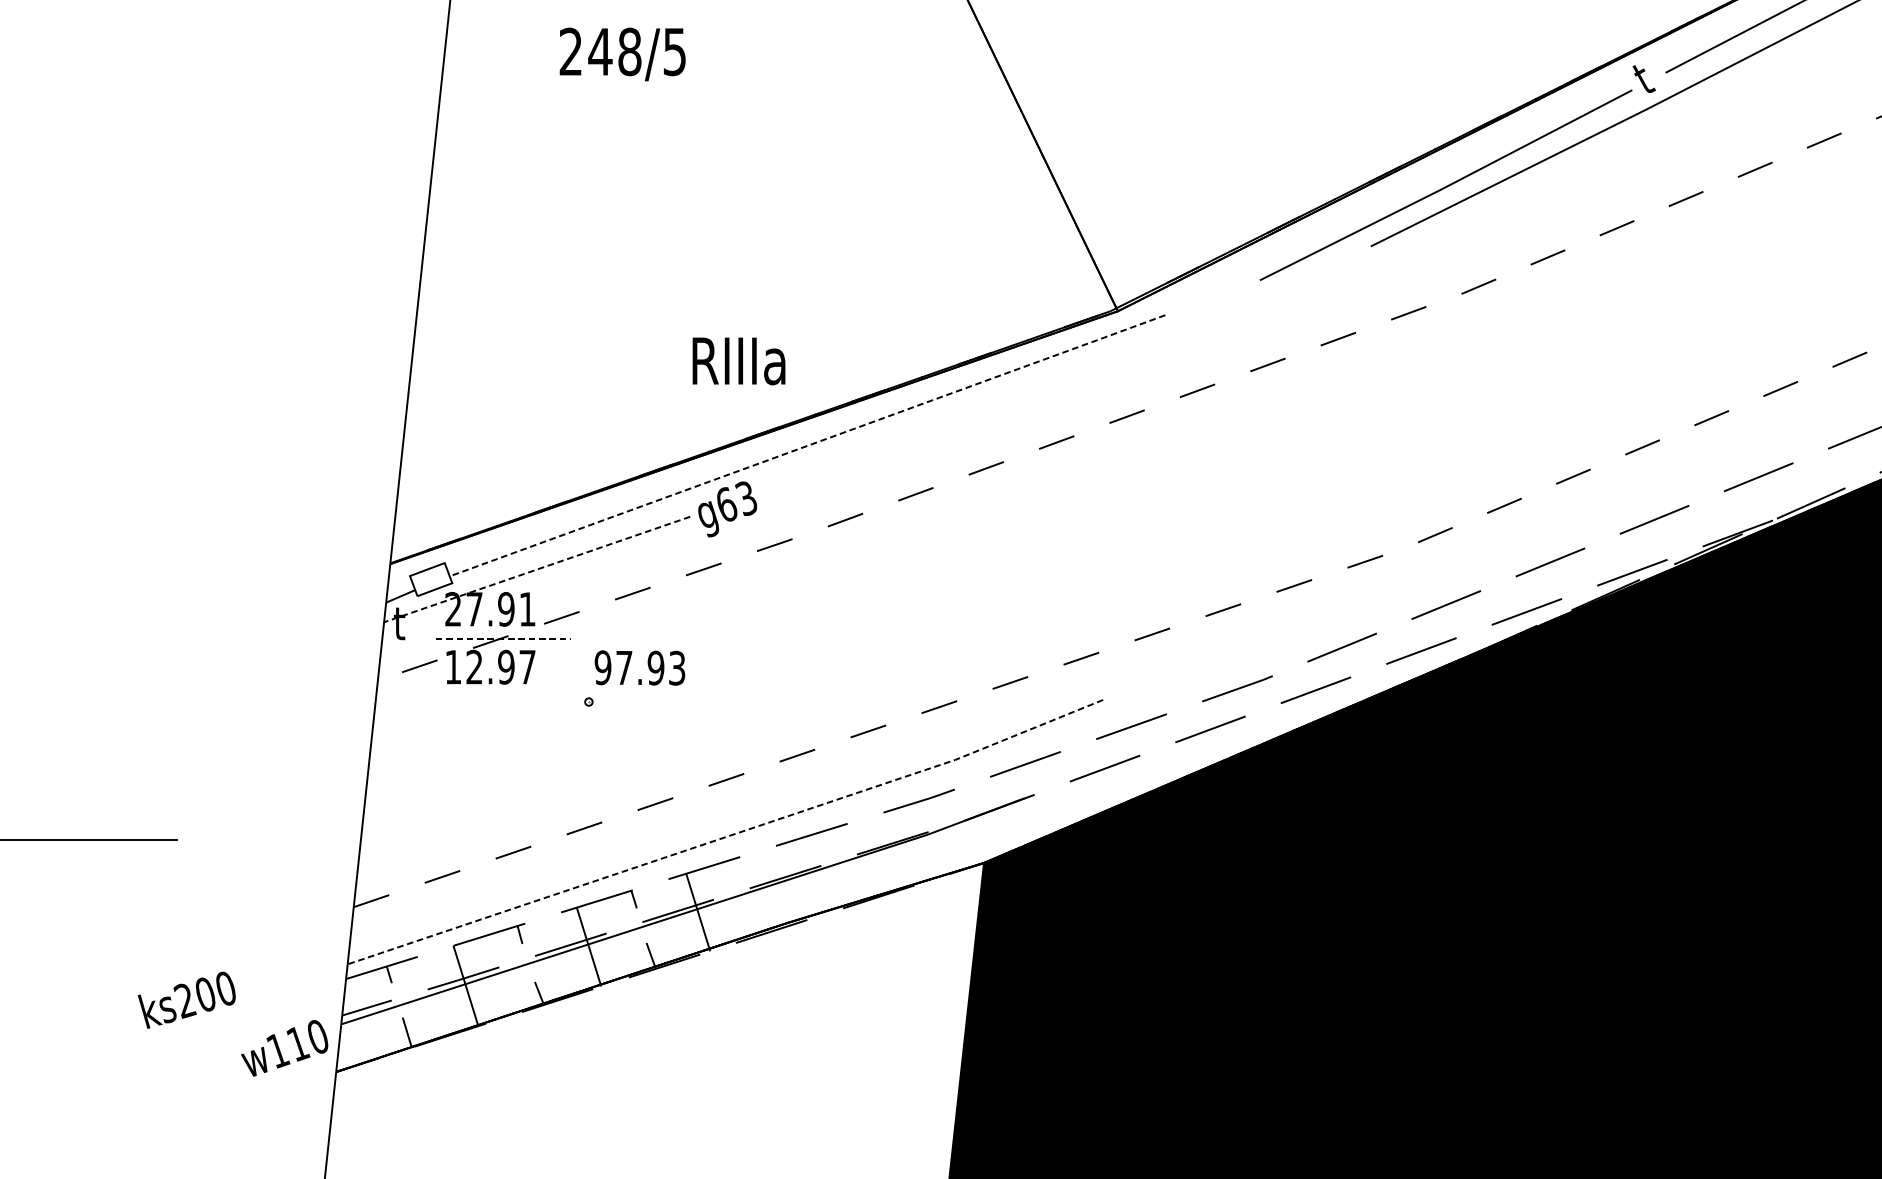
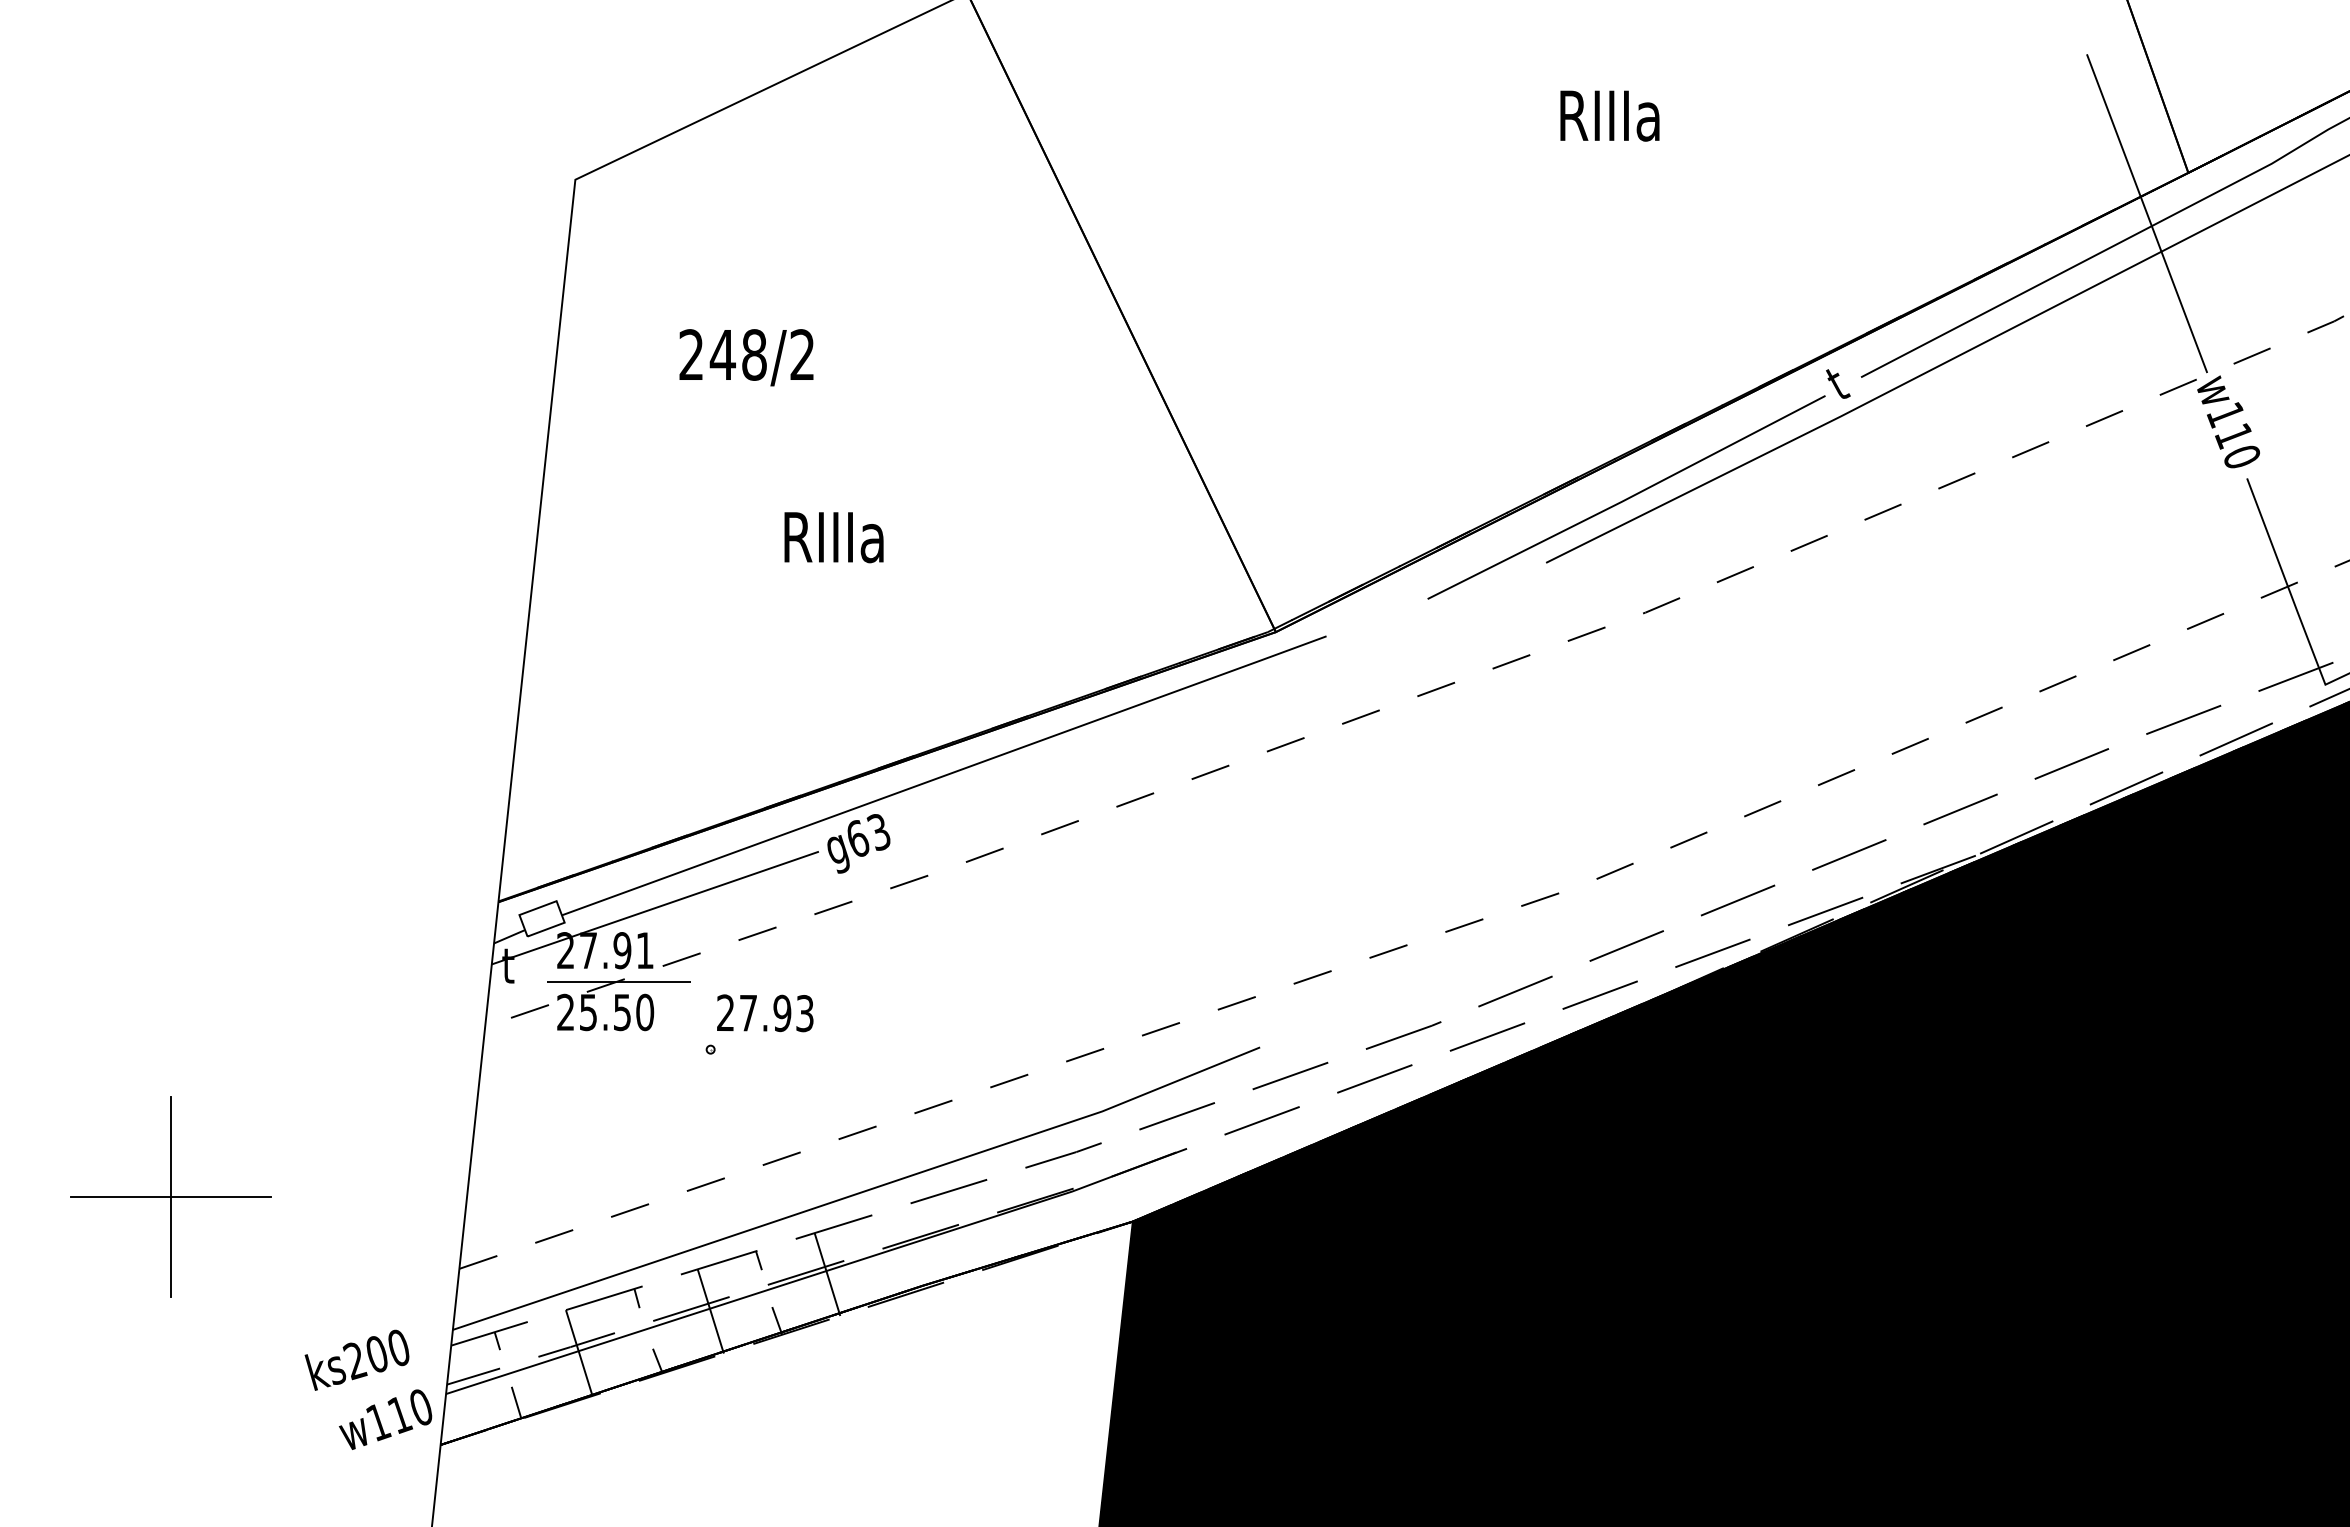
text: (674, 51) -> (802, 354), 248/5 -> 248/2
text: (738, 361) -> (833, 537), moved
line: (807, 445) -> (944, 775), dashed -> solid
line: (537, 569) -> (655, 908), dashed -> solid
line: (503, 639) -> (619, 982), dashed -> solid
text: (490, 667) -> (605, 1012), 12.97 -> 25.50
text: (602, 667) -> (725, 1012), 97.93 -> 27.93
line: (728, 836) -> (859, 1193), dashed -> solid
line: (83, 839) -> (170, 1196), added
text: (186, 999) -> (356, 1359), moved

